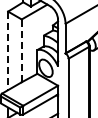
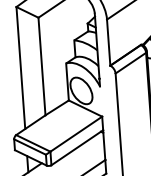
line: (21, 50) -> (41, 65), dashed -> solid
line: (8, 51) -> (21, 68), dashed -> solid

